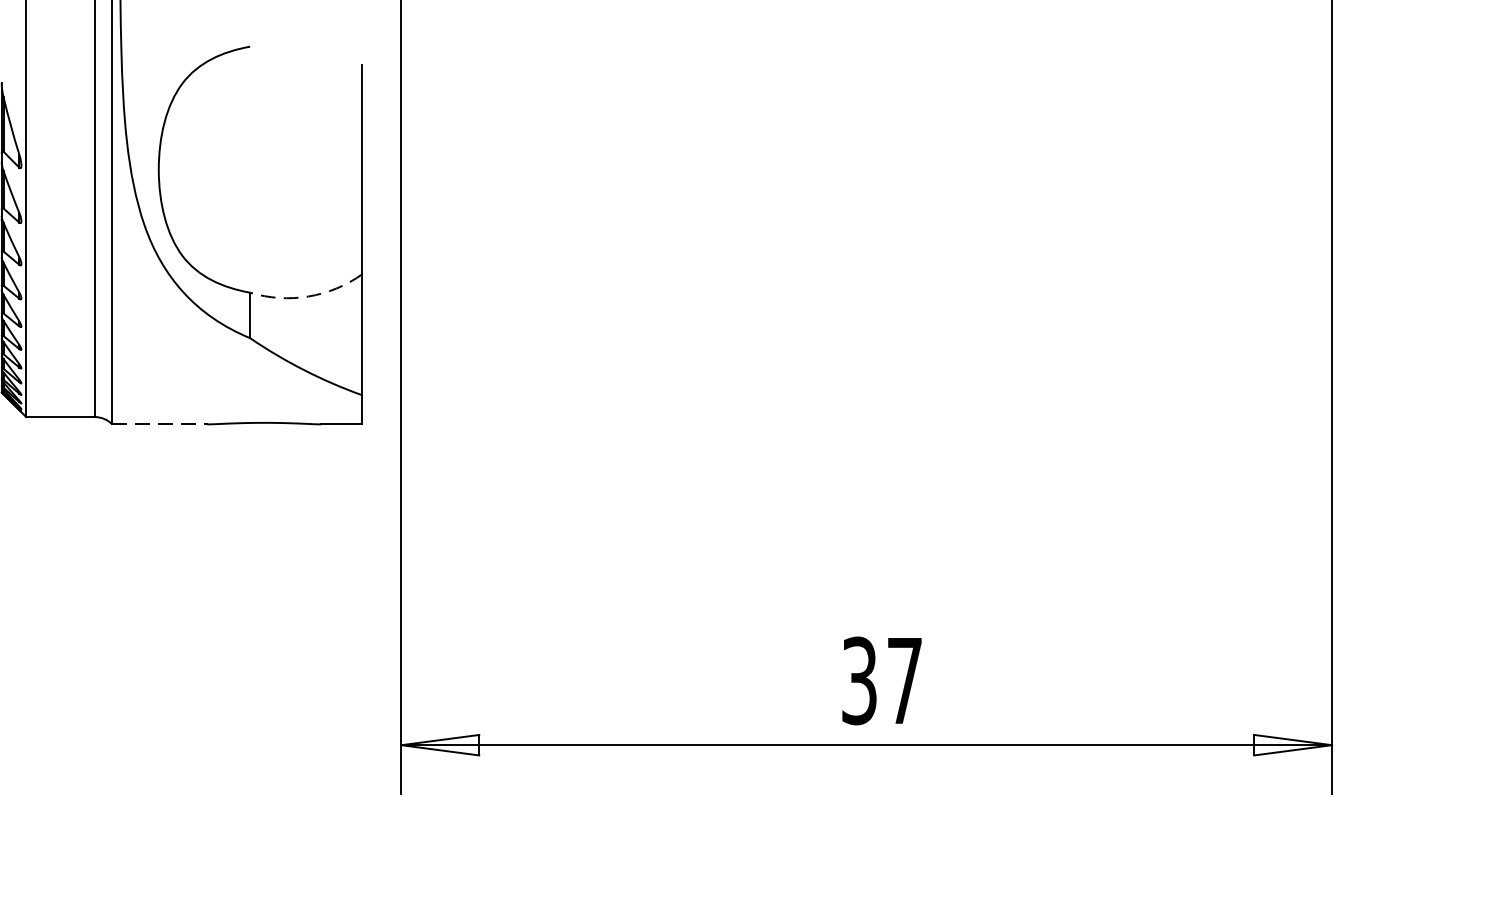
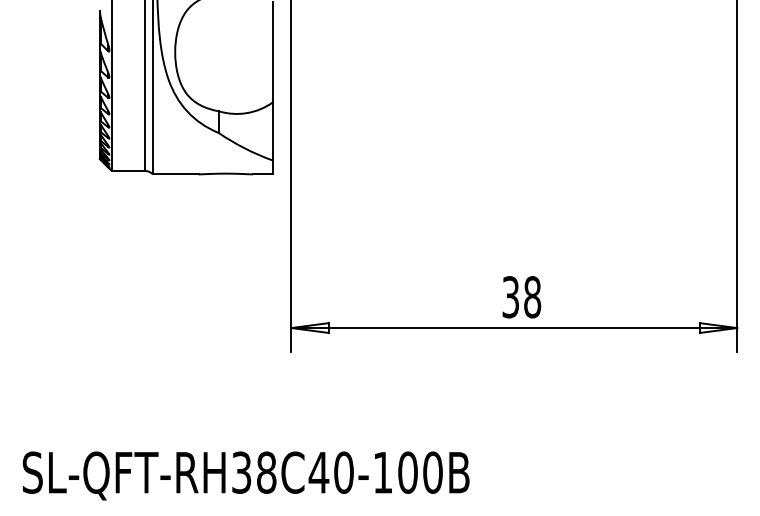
arc: (307, 297) -> (246, 113), dashed -> solid
line: (159, 424) -> (175, 174), dashed -> solid
text: (904, 681) -> (532, 297), 37 -> 38

